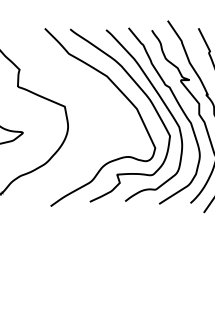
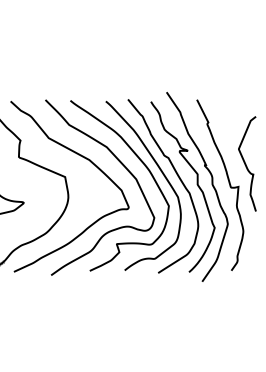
curve: (87, 89) -> (87, 160), added

